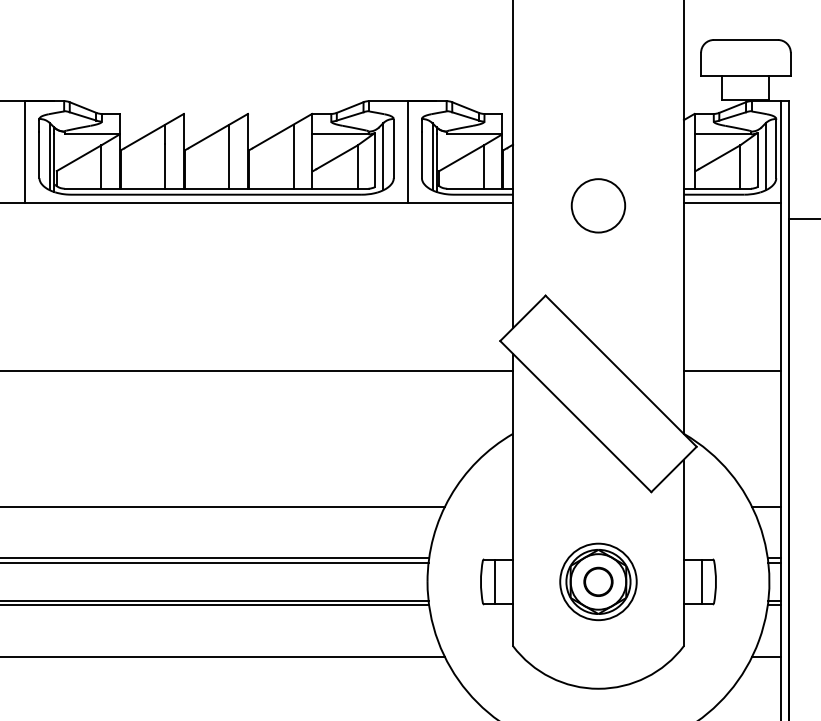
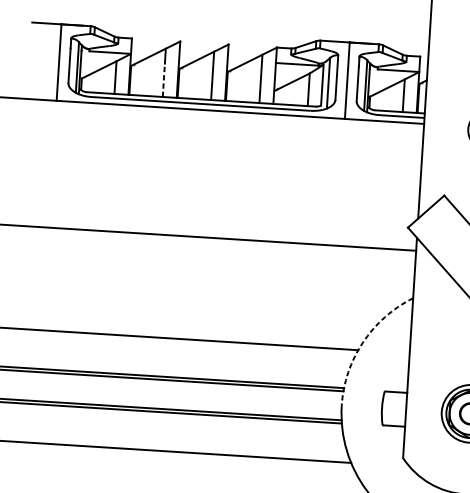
line: (165, 166) -> (163, 80), solid -> dashed
arc: (450, 496) -> (363, 342), solid -> dashed
line: (495, 581) -> (392, 408), removed

